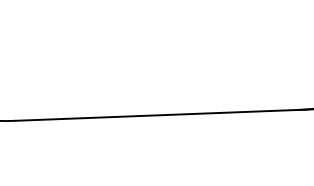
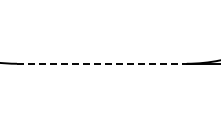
line: (155, 114) -> (101, 63), solid -> dashed

